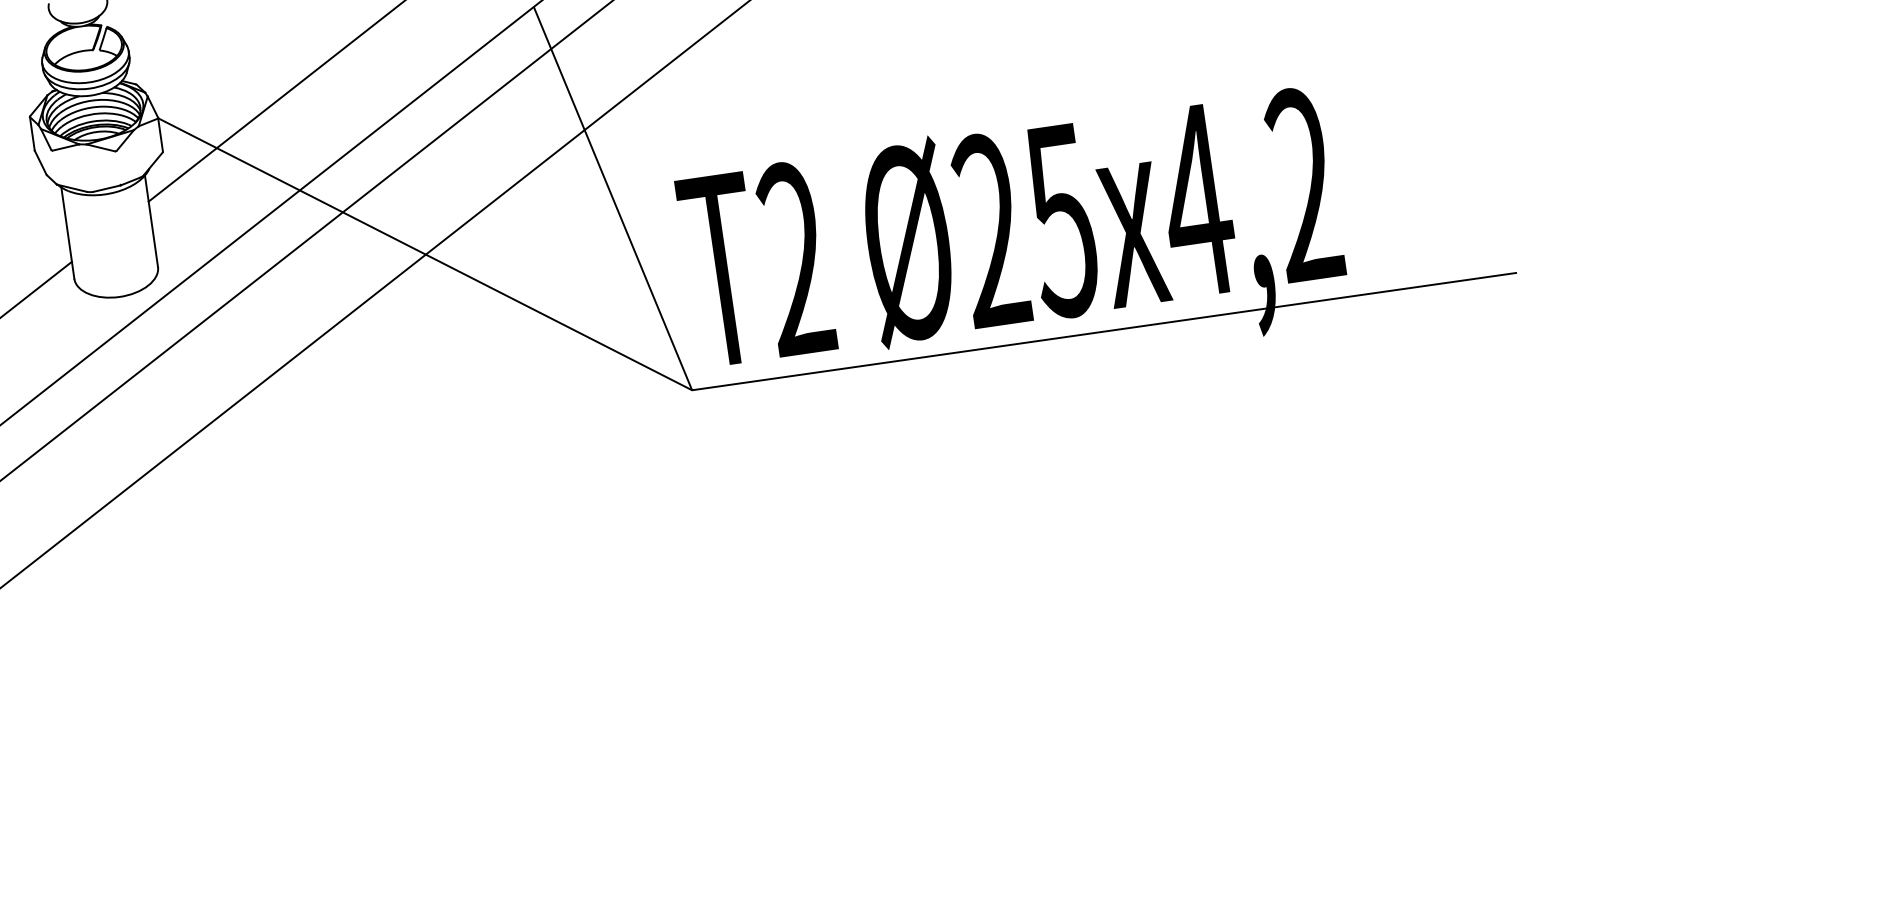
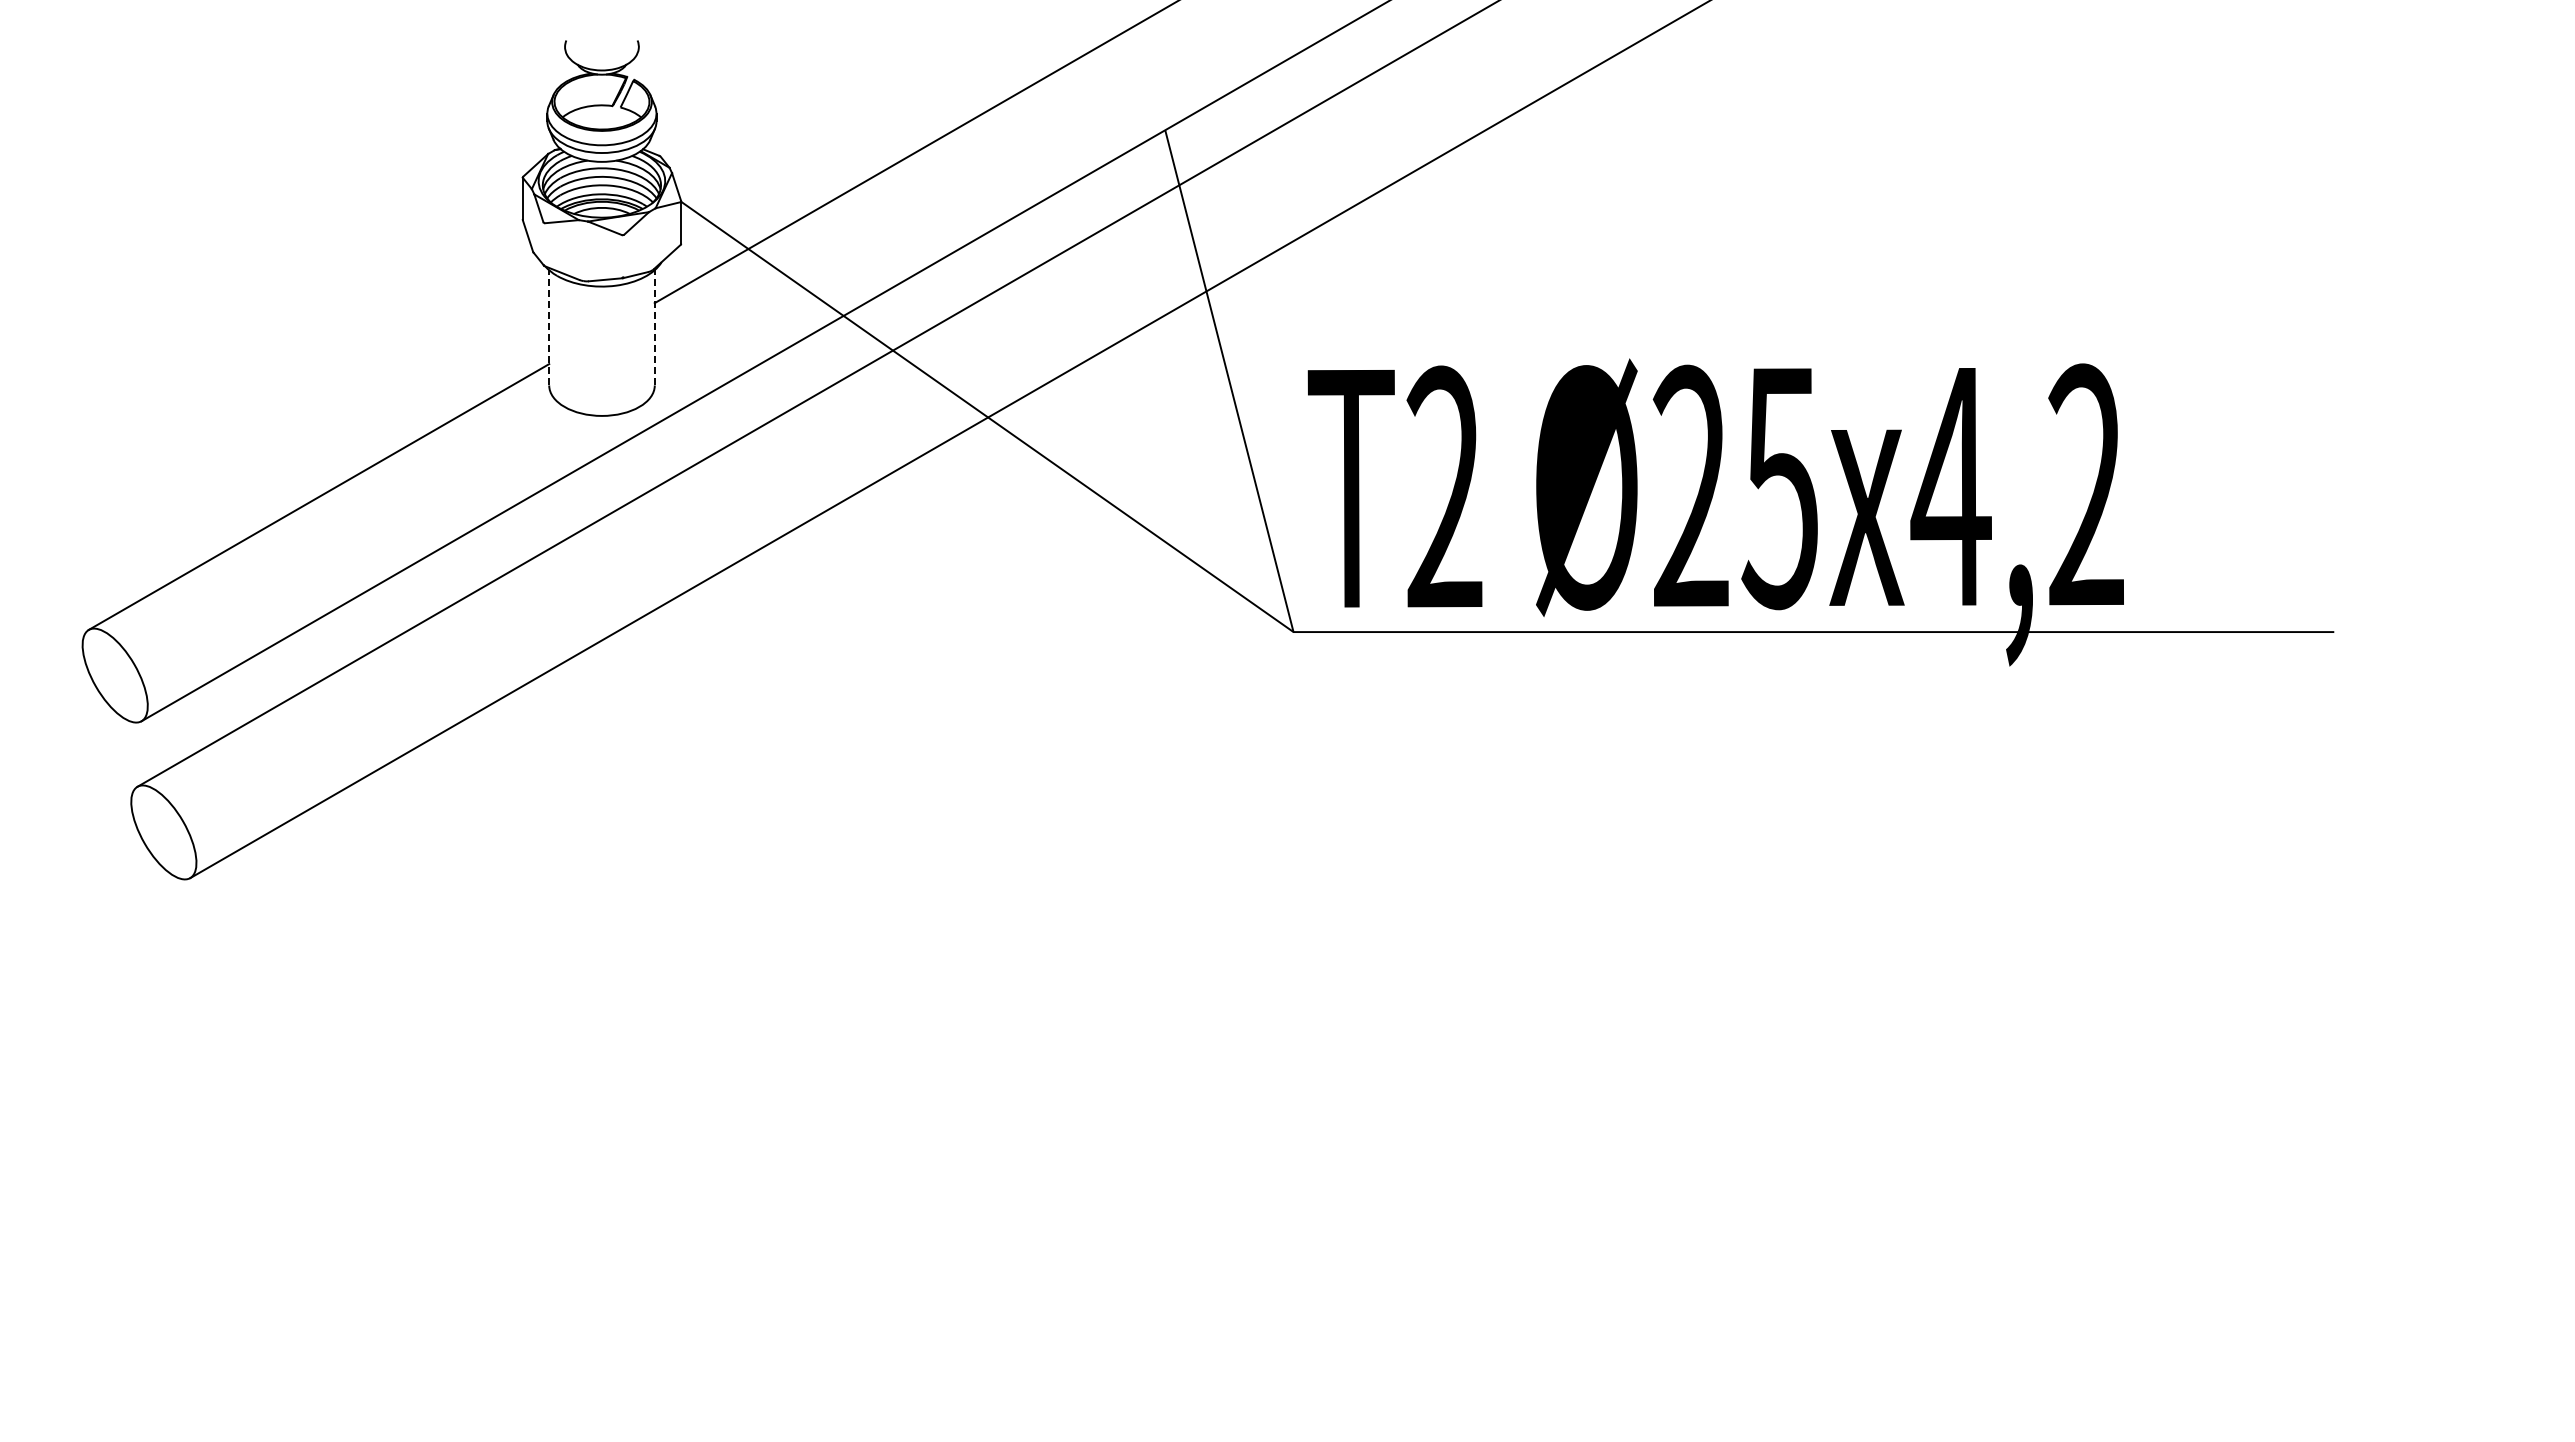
line: (151, 220) -> (654, 327), solid -> dashed
line: (68, 232) -> (549, 327), solid -> dashed

